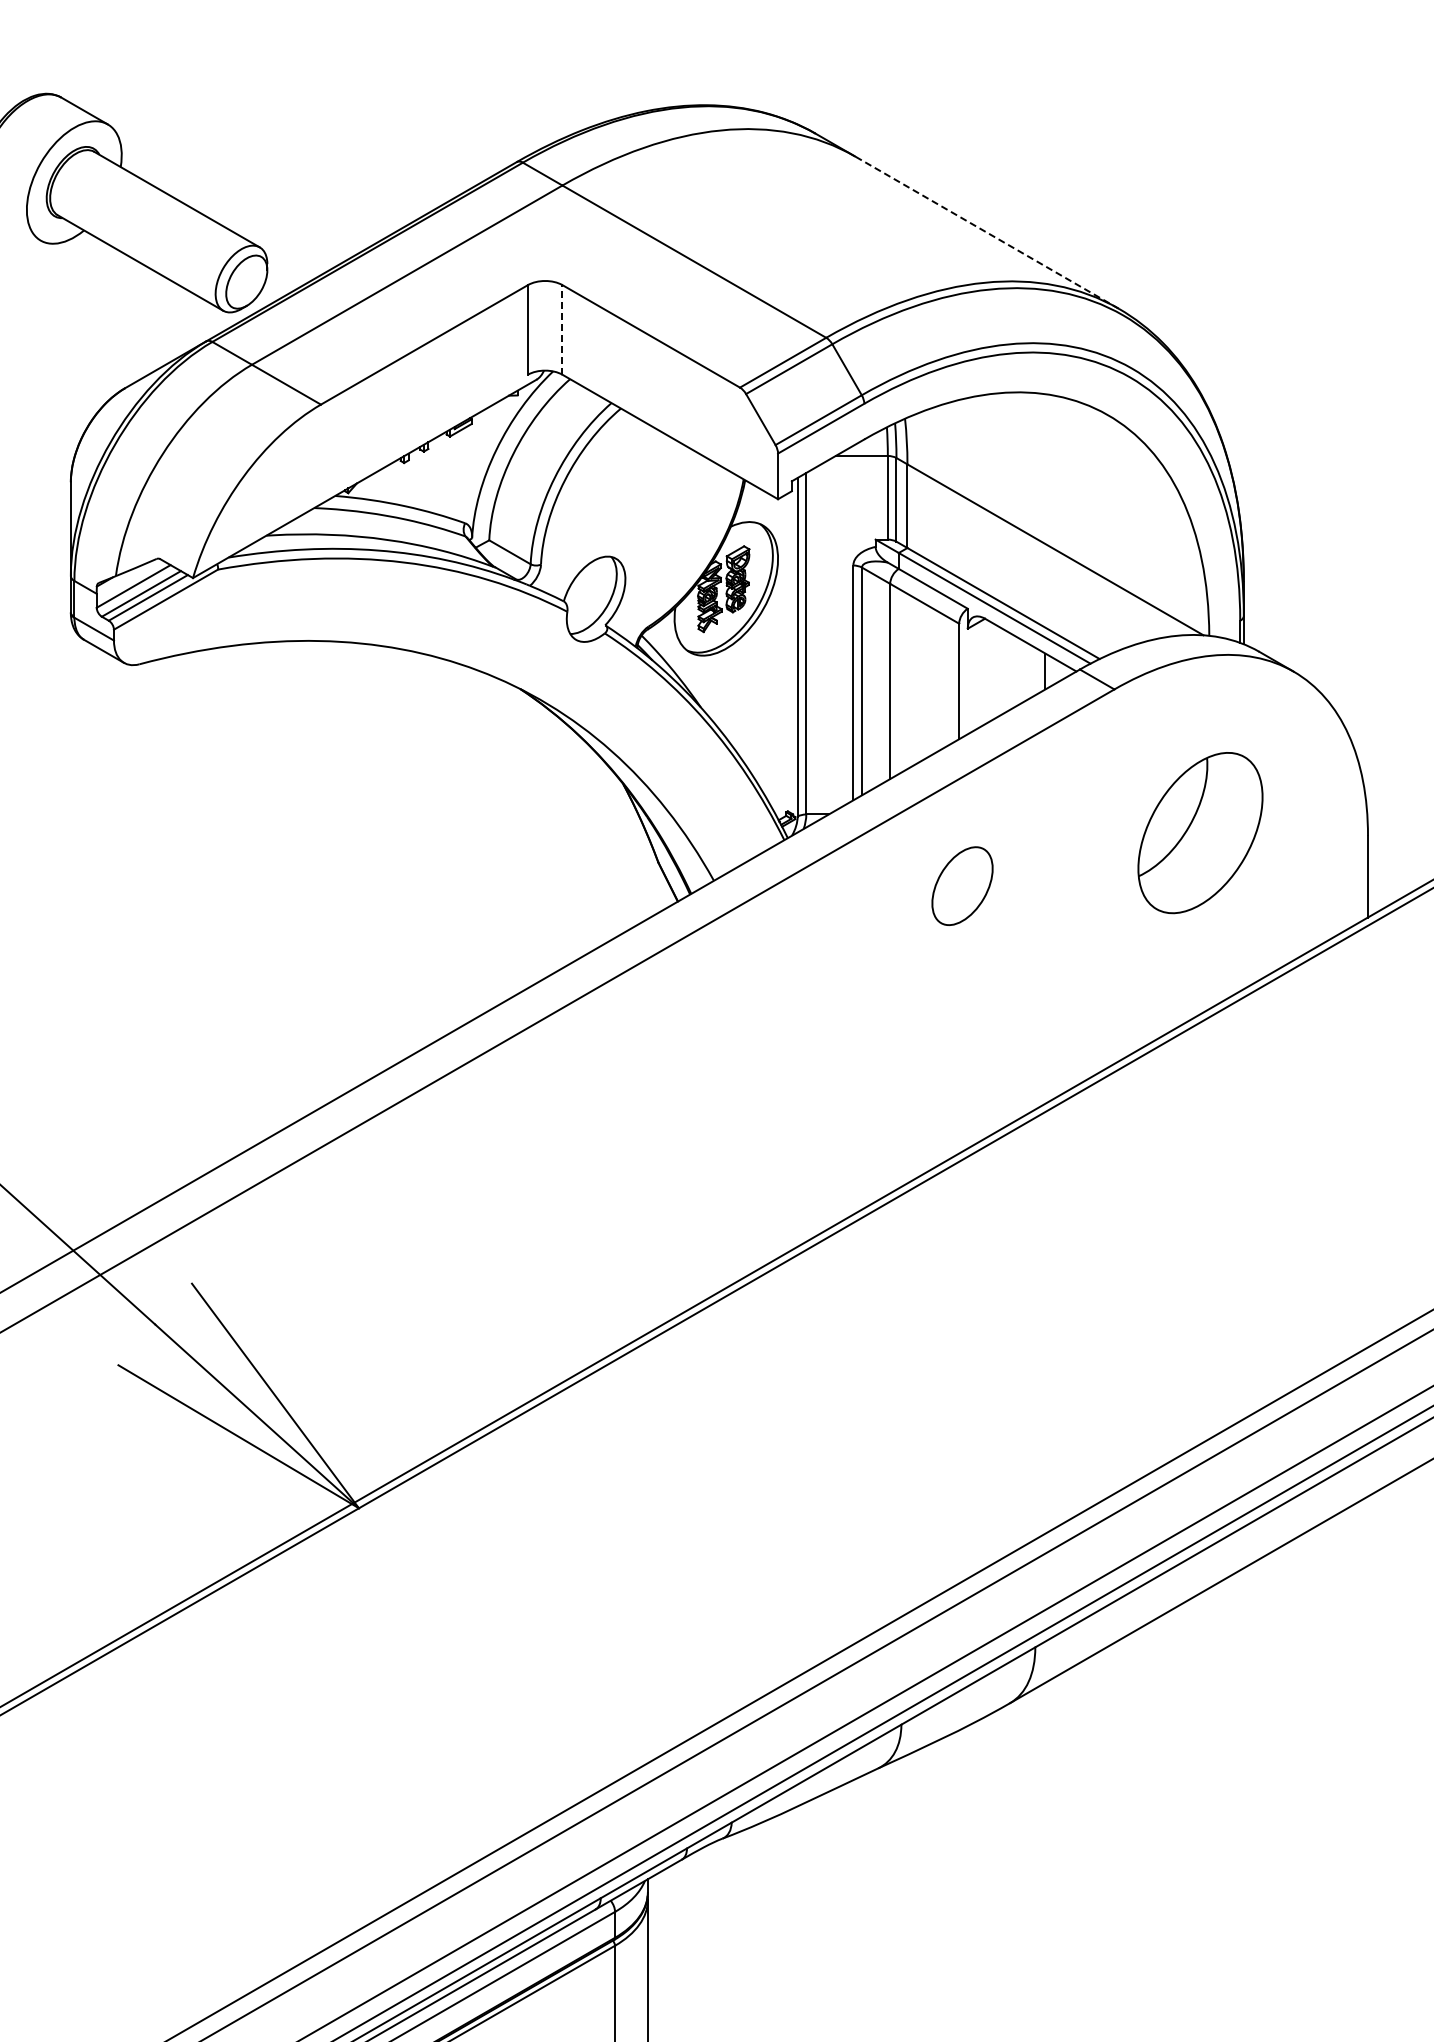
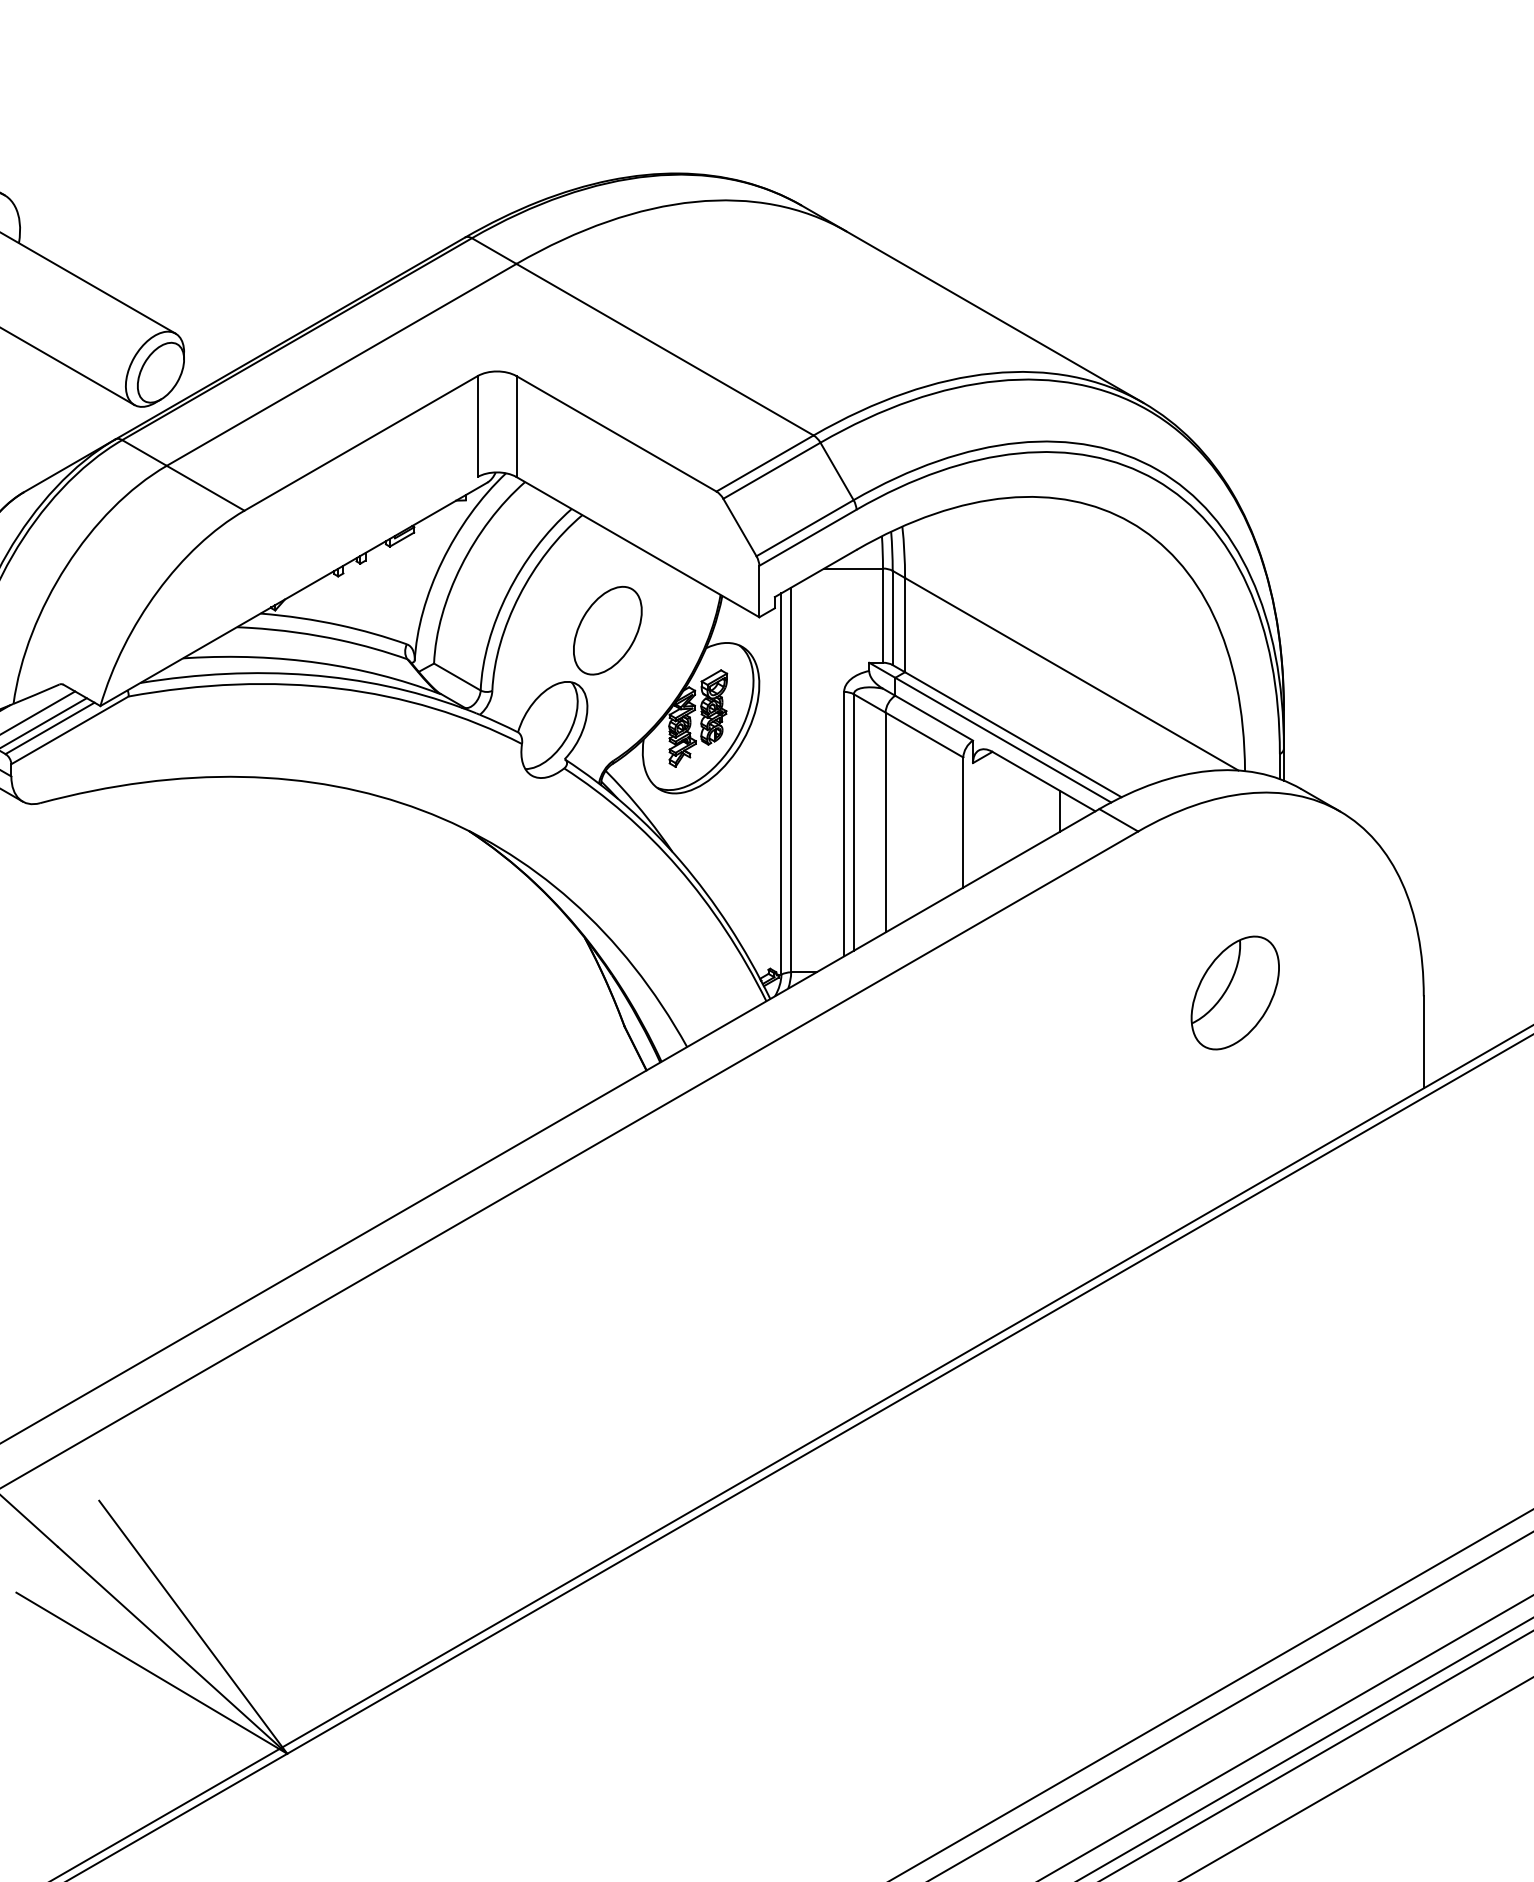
line: (986, 232) -> (994, 316), dashed -> solid
line: (562, 329) -> (516, 426), dashed -> solid
part: (1200, 832) -> (1235, 992), size x0.62
part: (962, 885) -> (607, 629), moved

